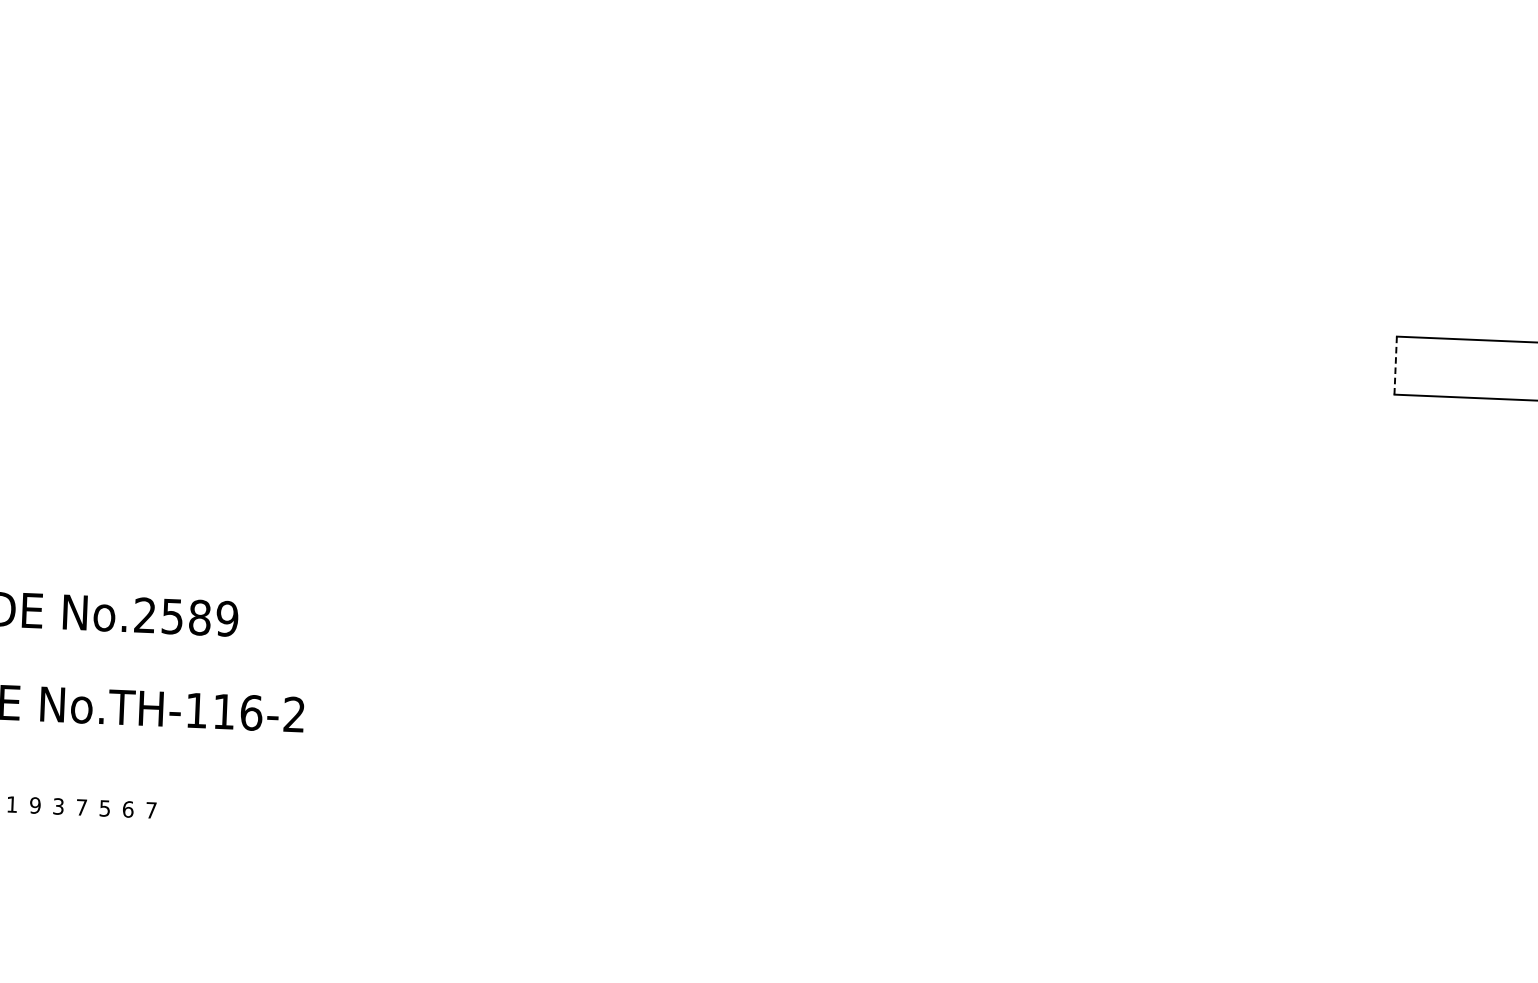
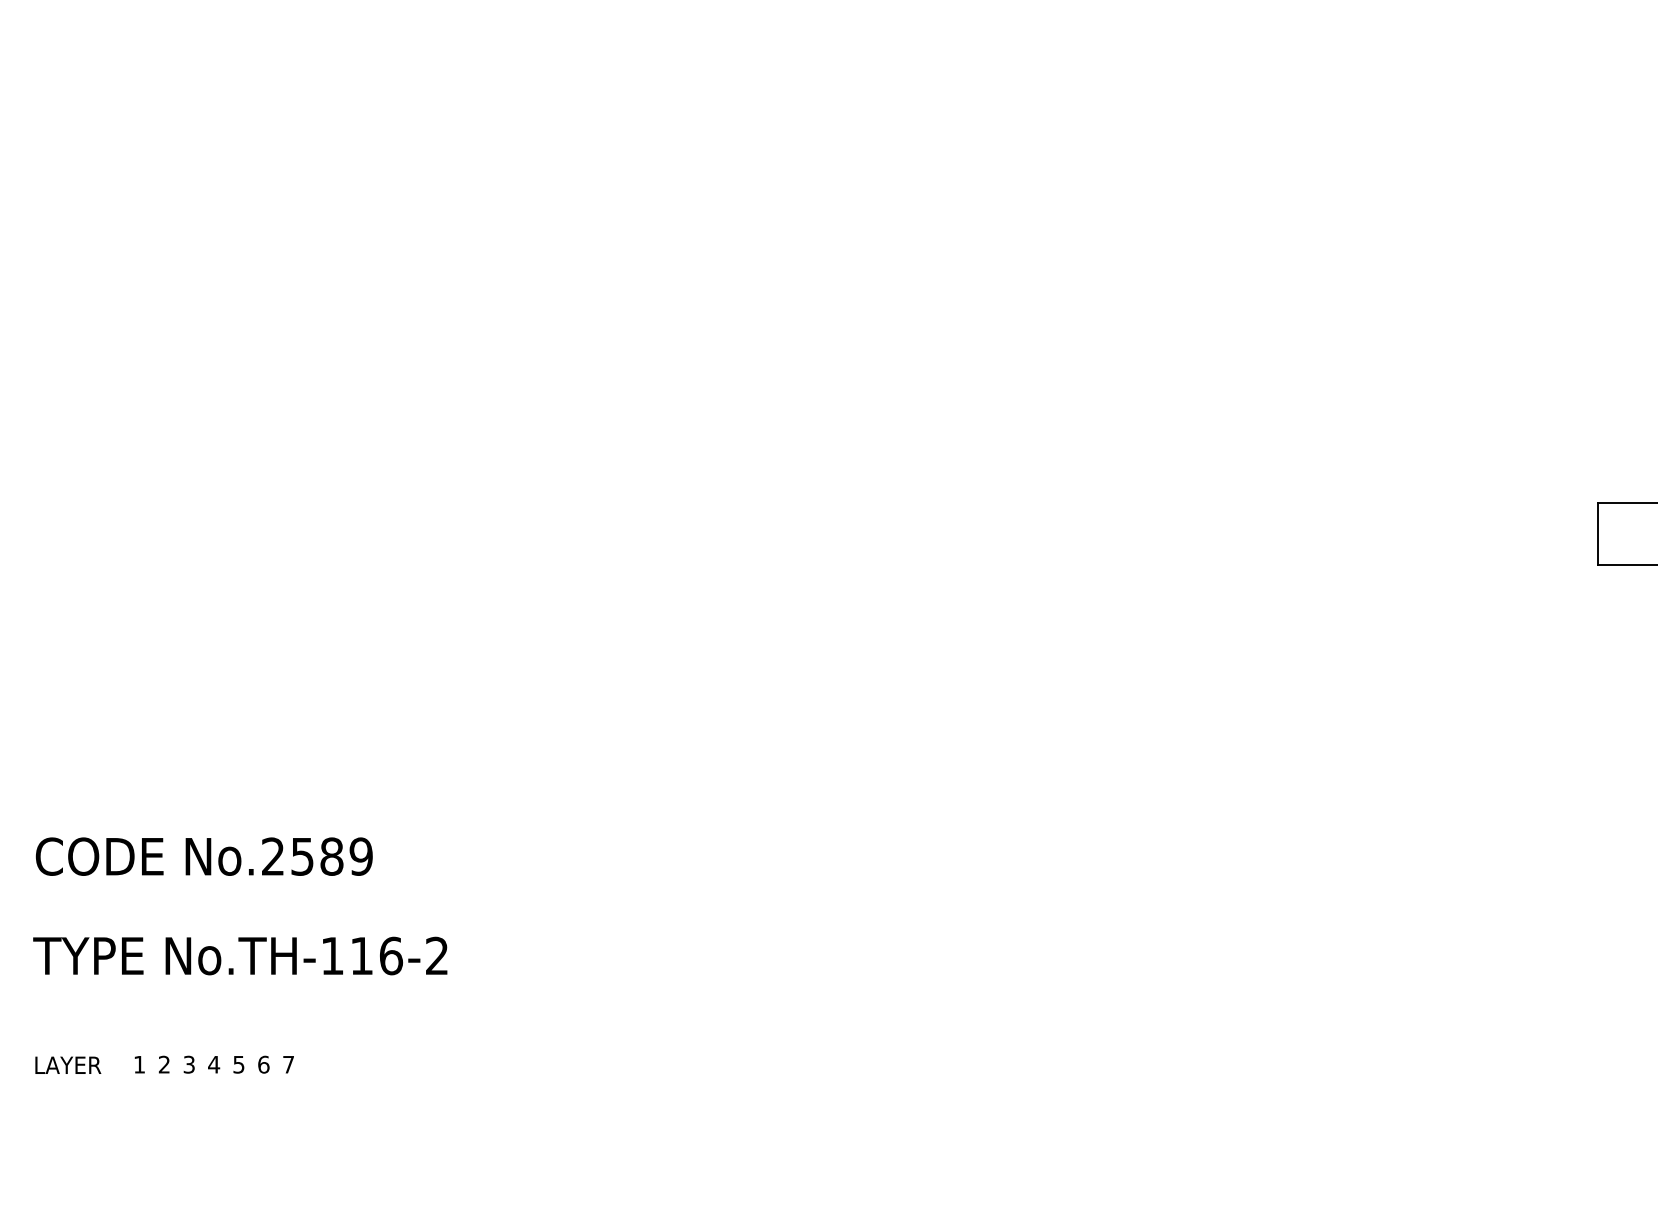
line: (1395, 366) -> (1598, 534), dashed -> solid
text: (35, 805) -> (164, 1064), 9 -> 2
text: (82, 807) -> (214, 1064), 7 -> 4

